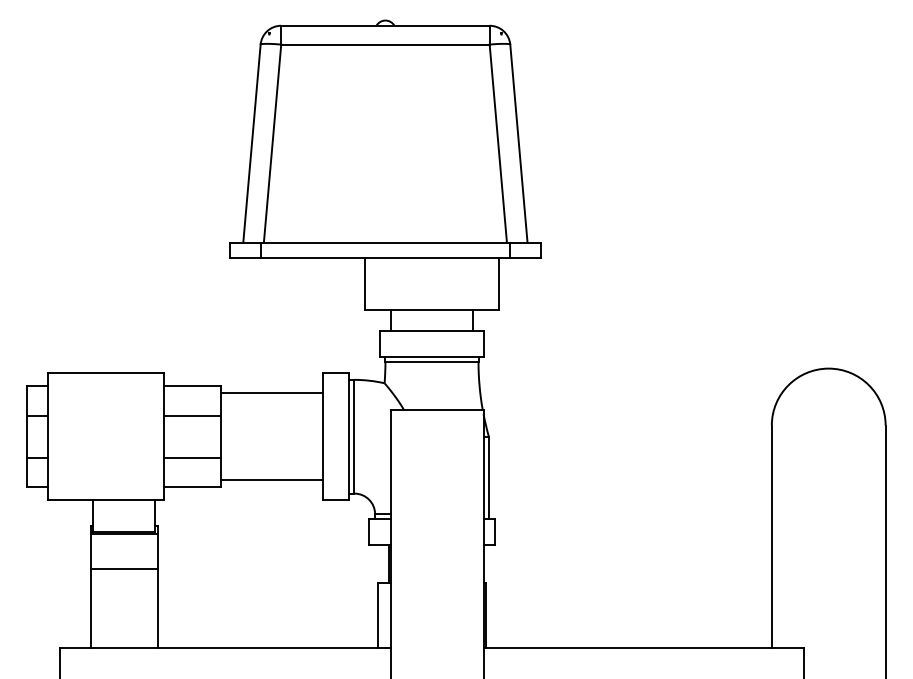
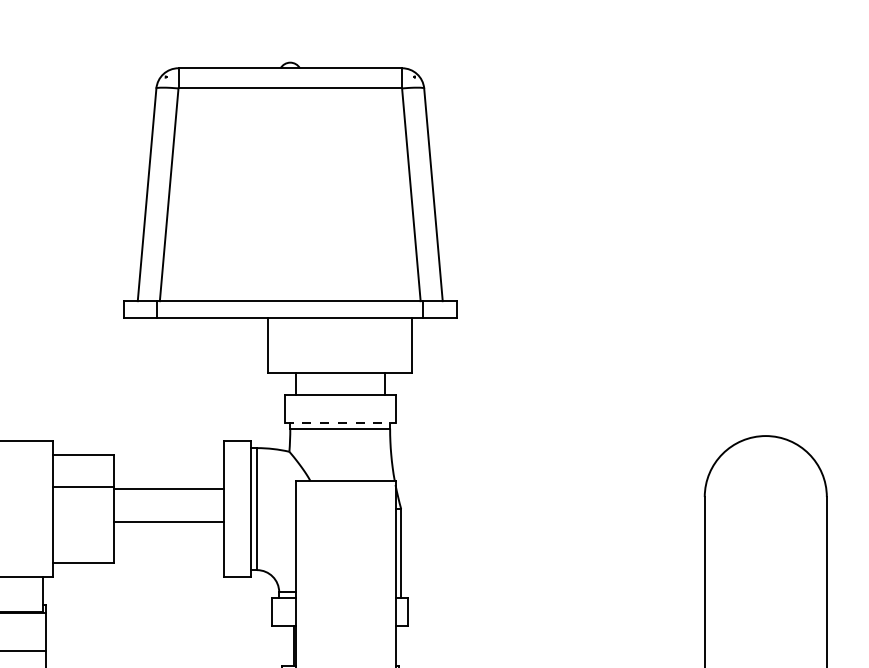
line: (431, 356) -> (339, 423), solid -> dashed
line: (272, 393) -> (169, 489), moved
line: (192, 457) -> (83, 531), removed
line: (272, 480) -> (169, 522), moved

